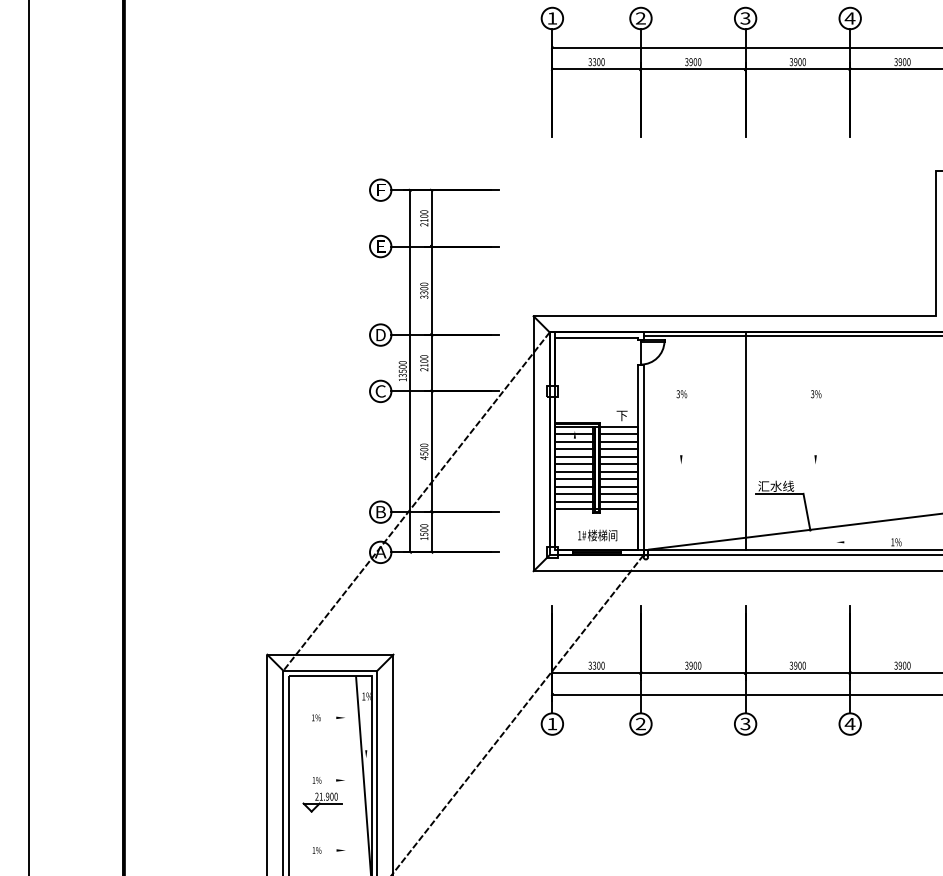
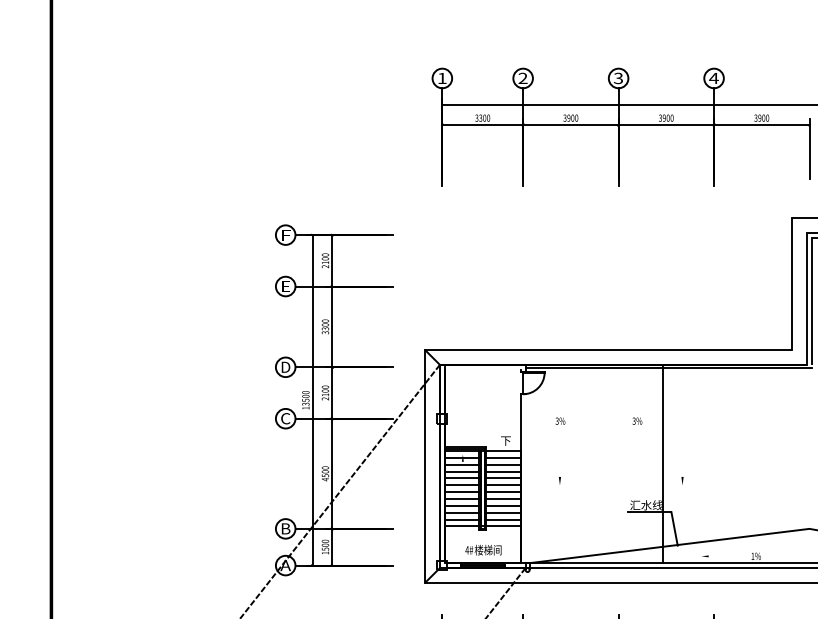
line: (596, 337) -> (482, 369), removed
text: (816, 394) -> (637, 421), moved
line: (745, 440) -> (663, 463), moved
line: (643, 459) -> (525, 480), removed
text: (579, 535) -> (467, 550), 1# -> 4#

